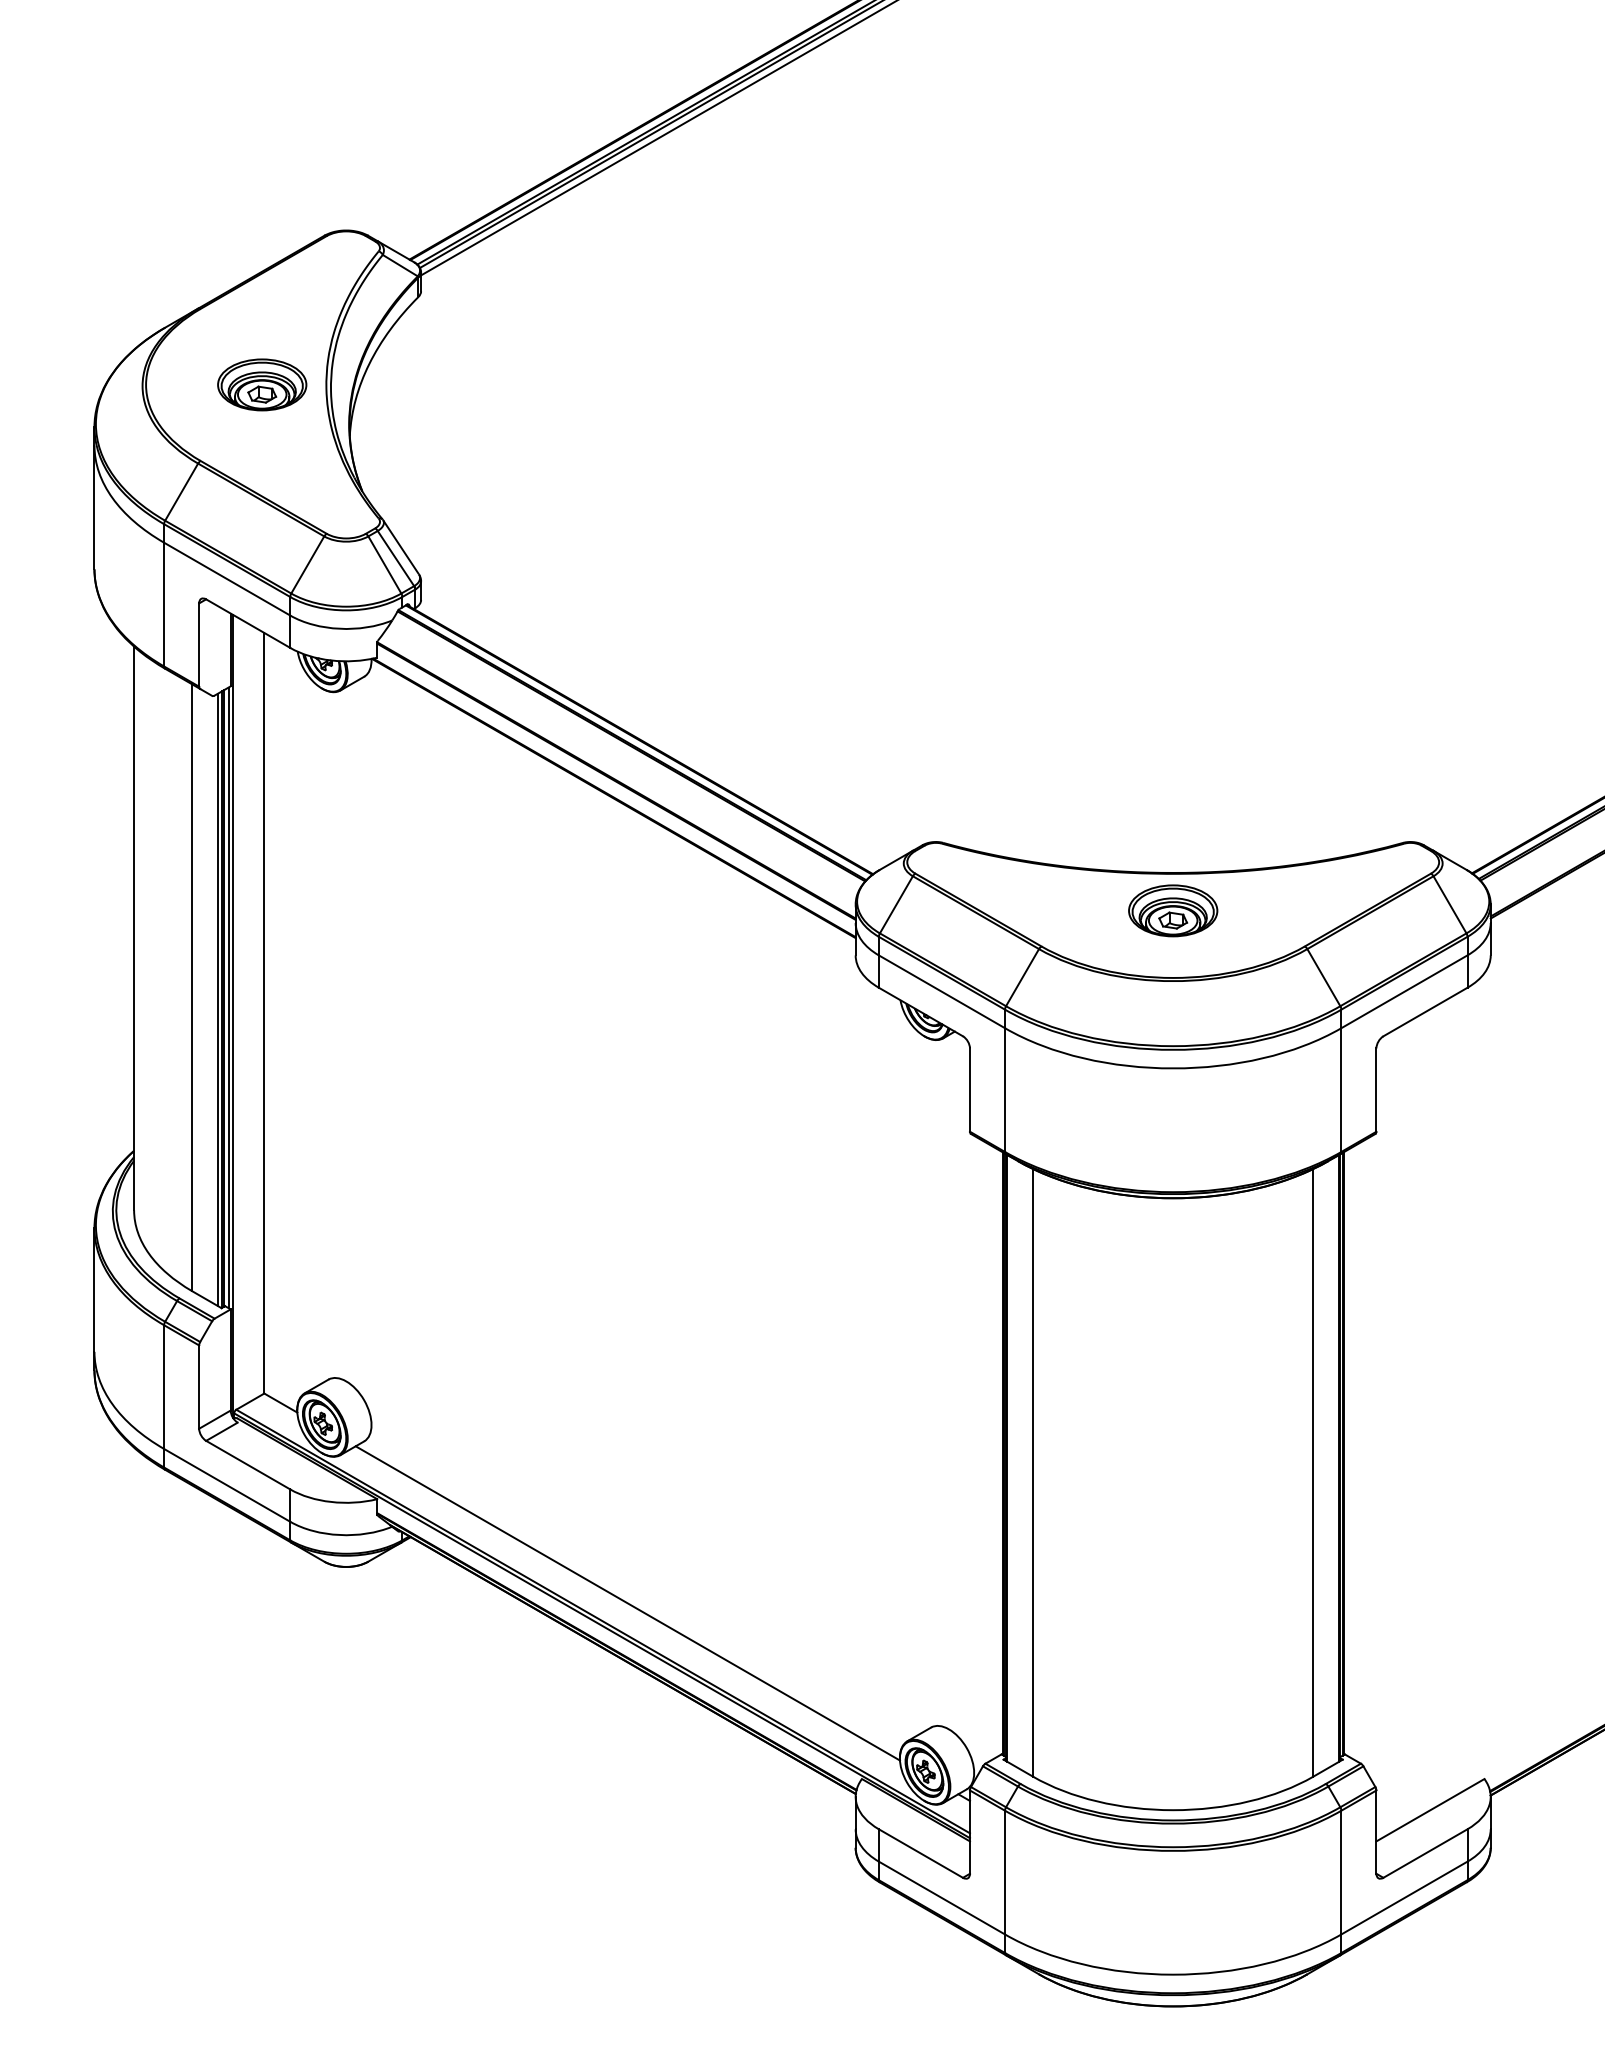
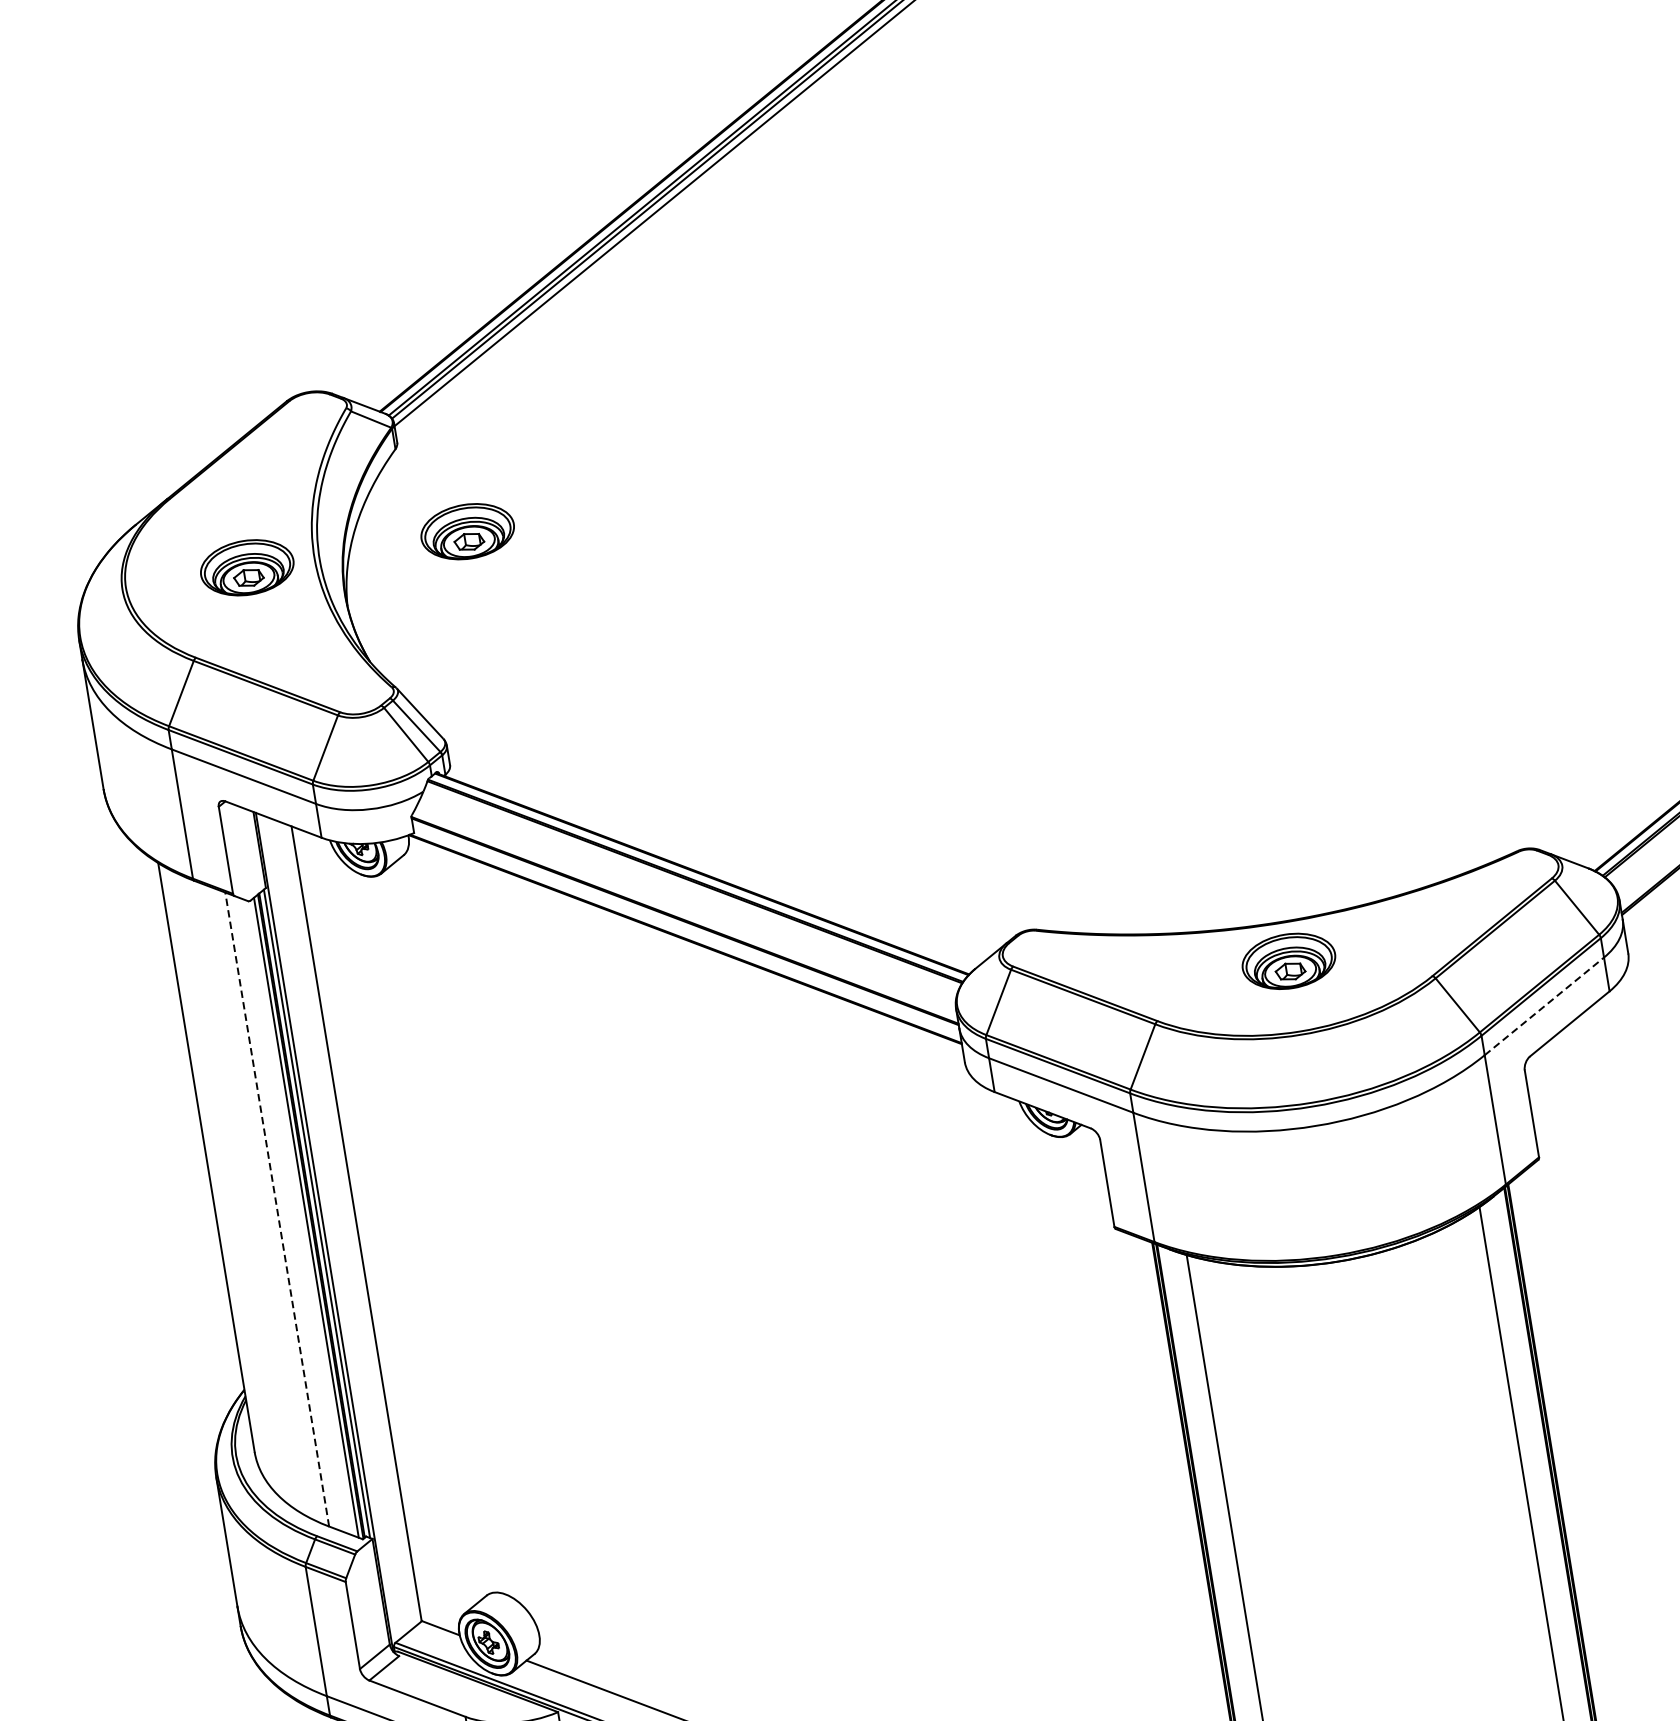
part: (473, 384) -> (467, 531), added
line: (192, 987) -> (277, 1209), solid -> dashed
line: (1404, 991) -> (1544, 1006), solid -> dashed

